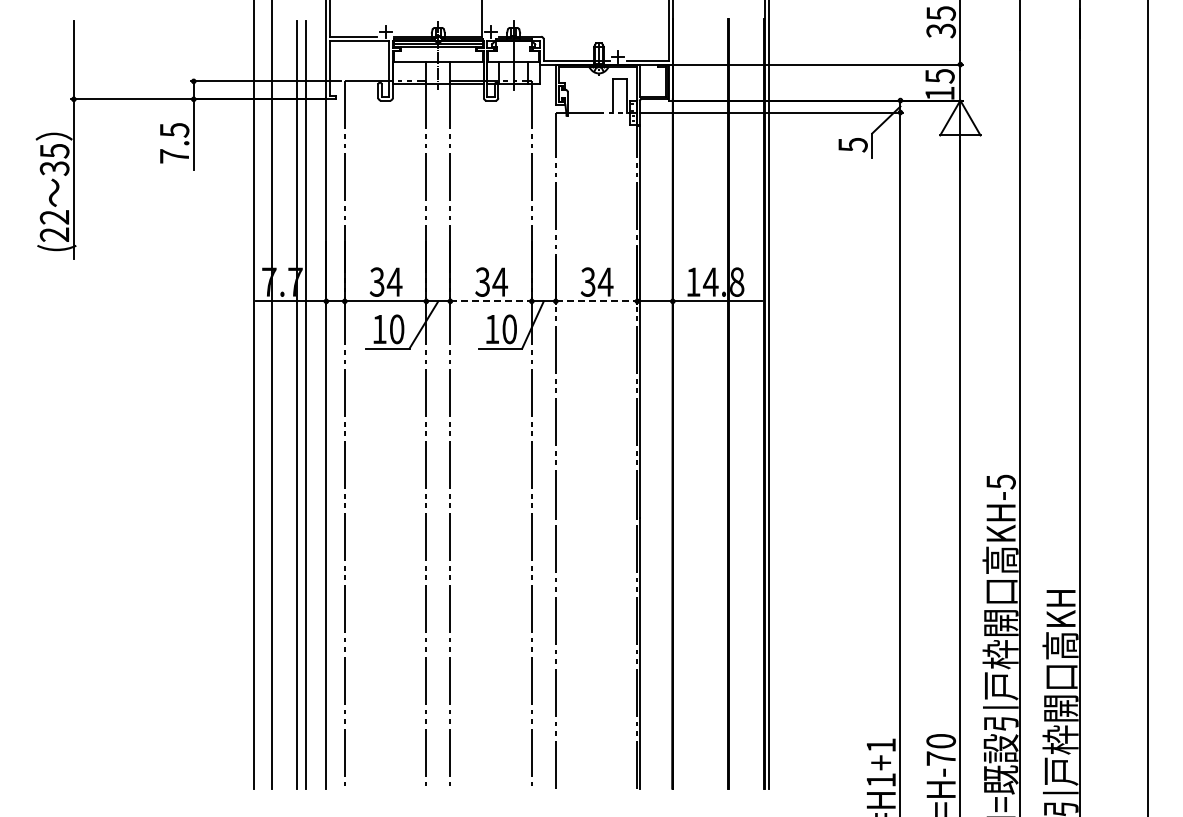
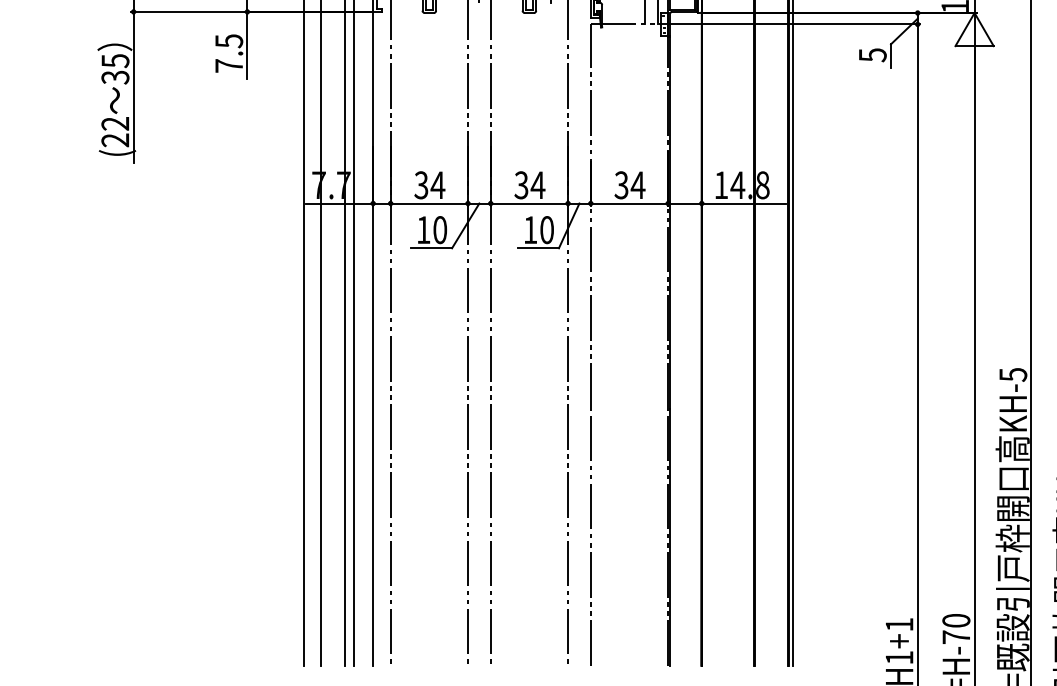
line: (491, 301) -> (529, 203), dashed -> solid
line: (596, 301) -> (629, 203), dashed -> solid

